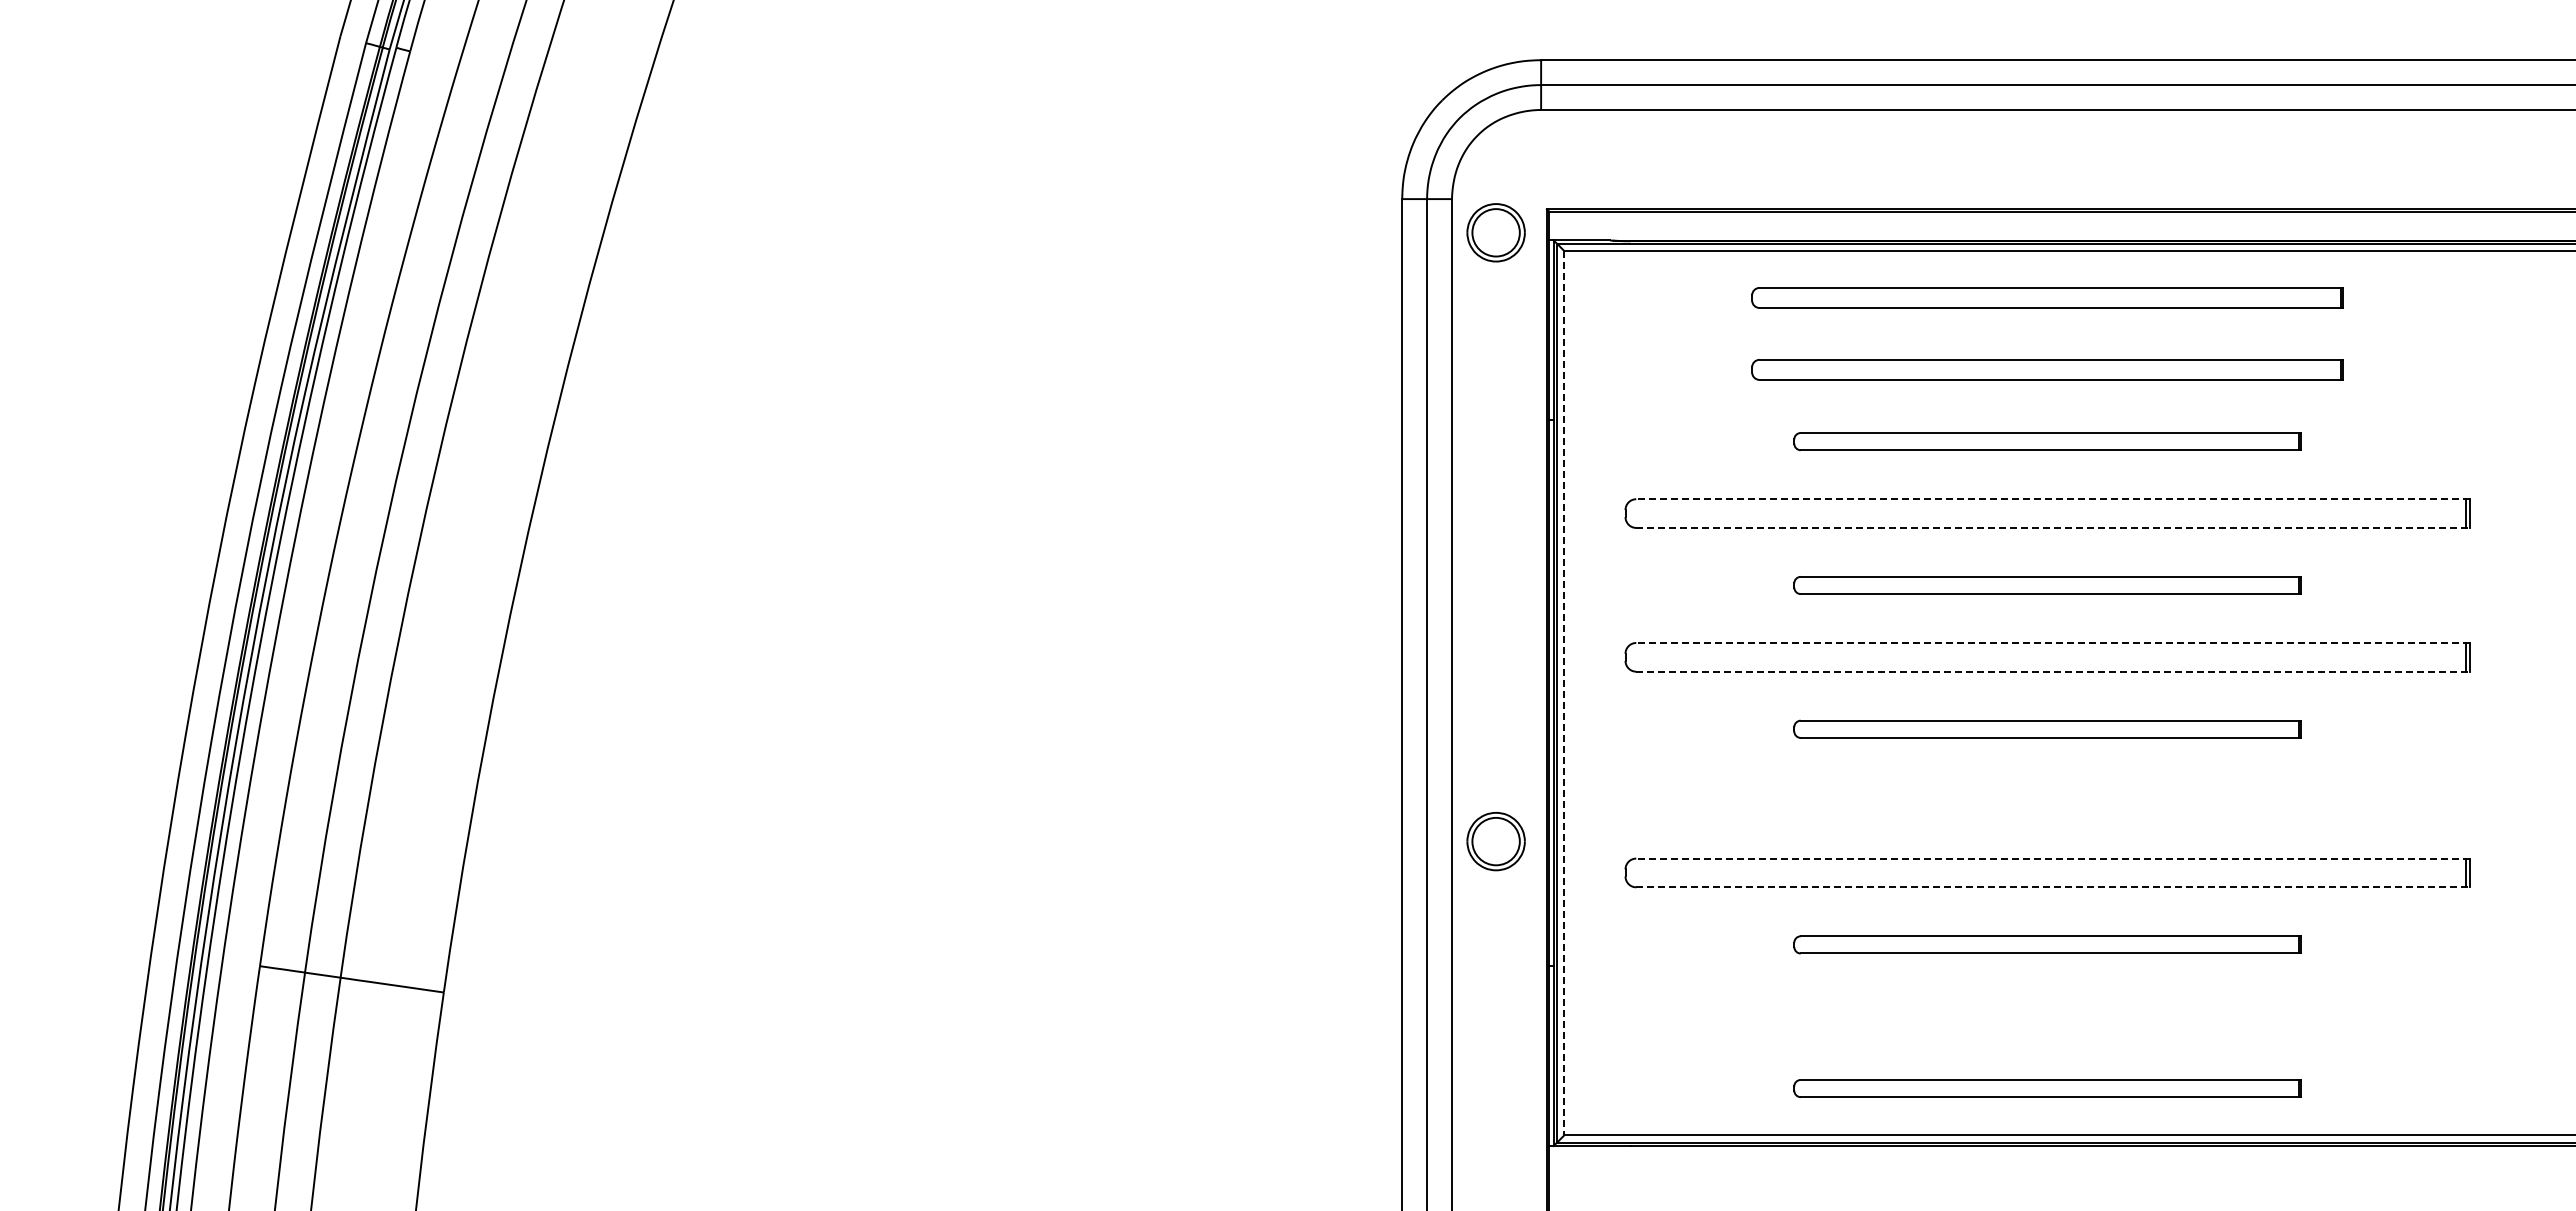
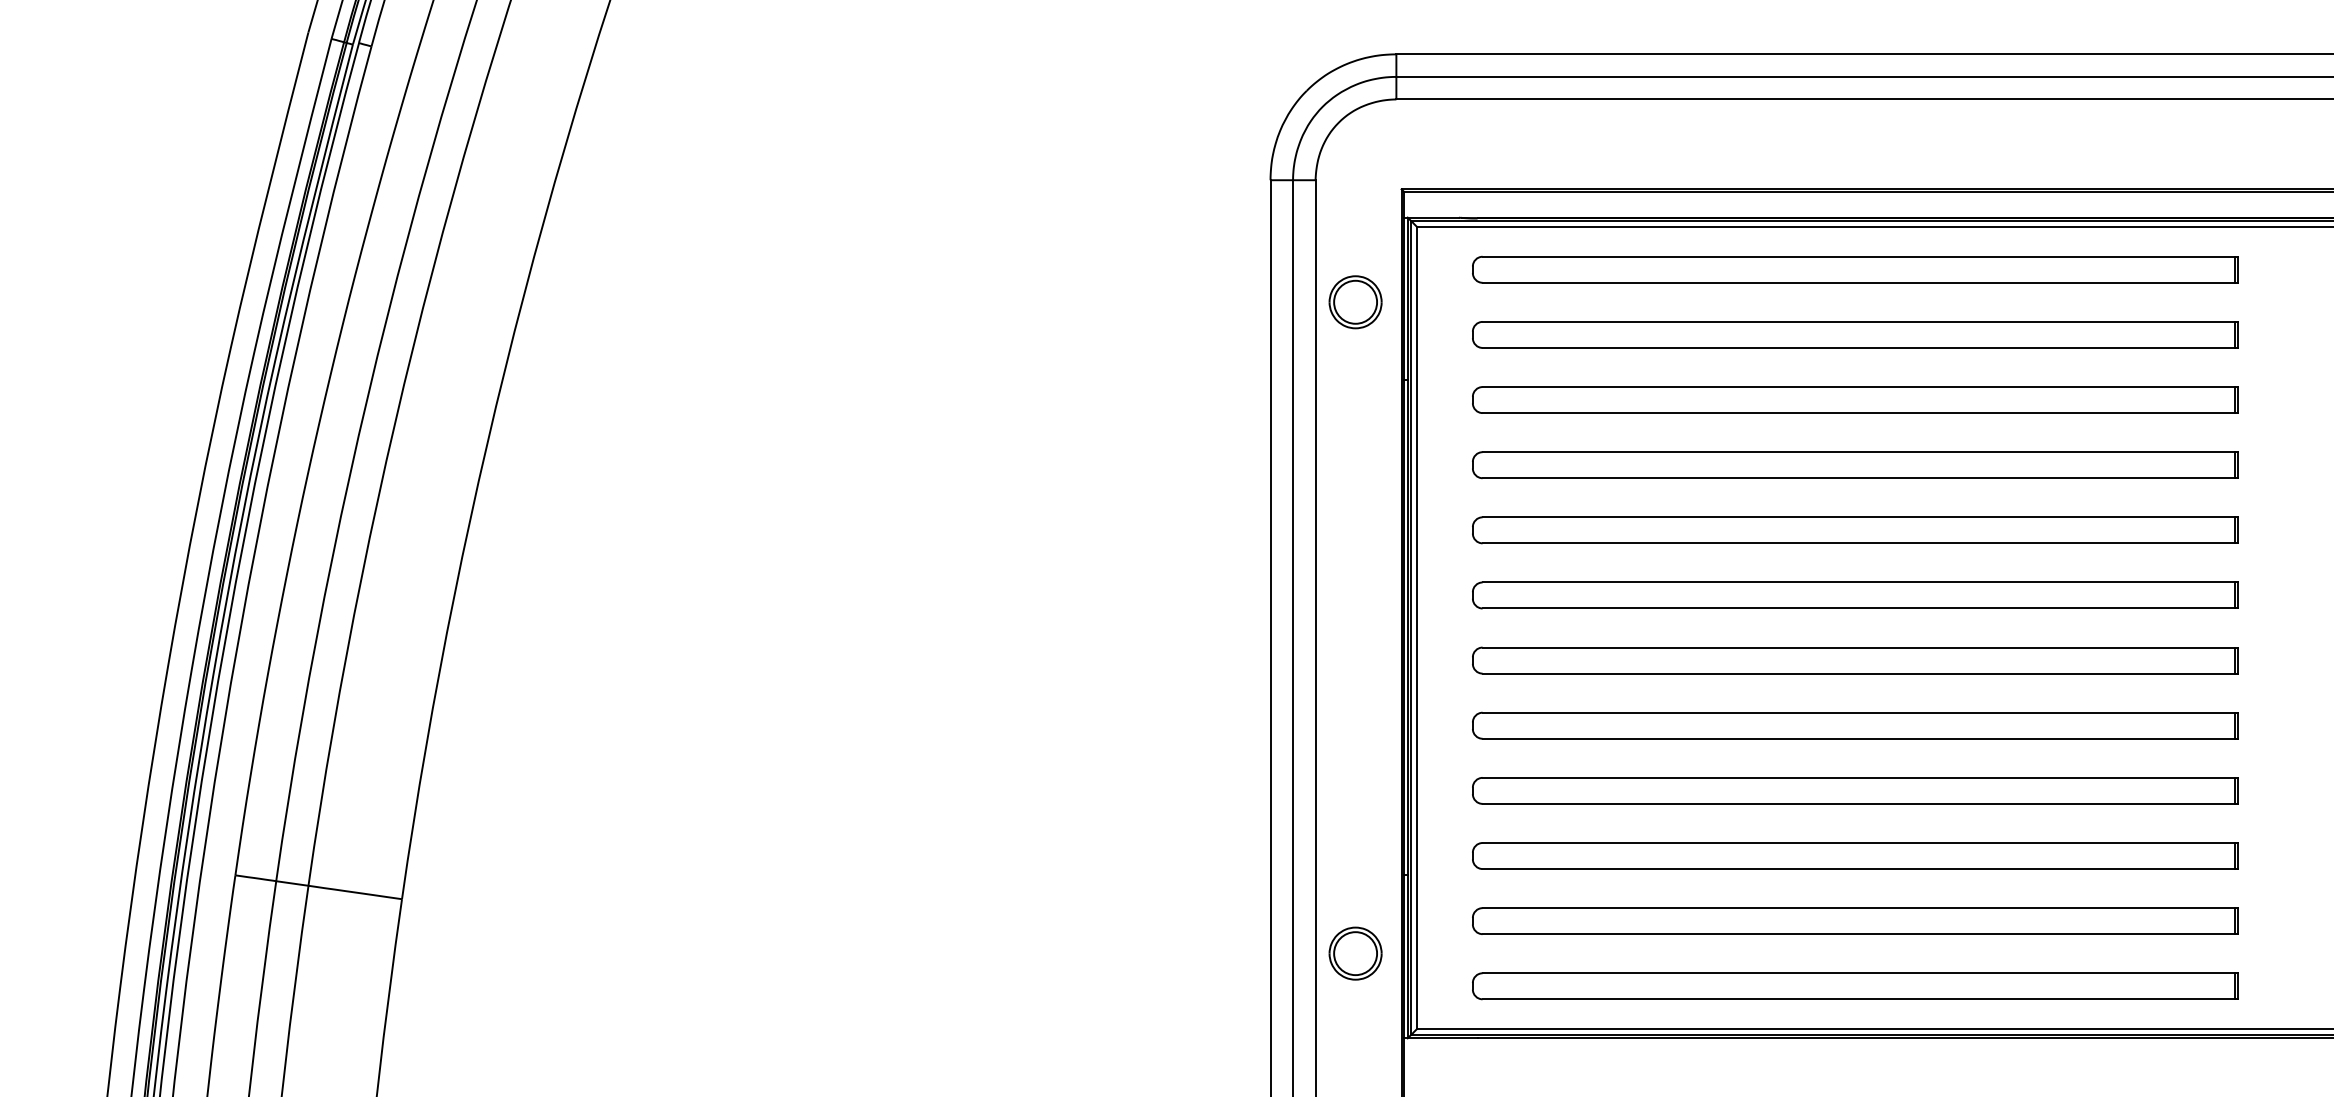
part: (1495, 232) -> (1355, 302), moved
part: (2047, 297) -> (1855, 269), size x1.43
part: (2047, 369) -> (1855, 334), size x1.43
part: (2047, 441) -> (1855, 399), size x1.67
line: (2053, 499) -> (1860, 452), dashed -> solid
line: (2053, 527) -> (1860, 477), dashed -> solid
part: (2047, 585) -> (1855, 530), size x1.67
line: (2053, 642) -> (1860, 582), dashed -> solid
line: (2053, 671) -> (1860, 608), dashed -> solid
line: (1564, 693) -> (1417, 628), dashed -> solid
part: (2047, 729) -> (1855, 660), size x1.67
part: (2047, 800) -> (1855, 725), added
part: (1495, 841) -> (1355, 953), moved
line: (2053, 858) -> (1860, 777), dashed -> solid
line: (2053, 887) -> (1860, 804), dashed -> solid
part: (2047, 944) -> (1855, 855), size x1.67
part: (2047, 1016) -> (1855, 920), added
part: (2047, 1088) -> (1855, 986), size x1.67

